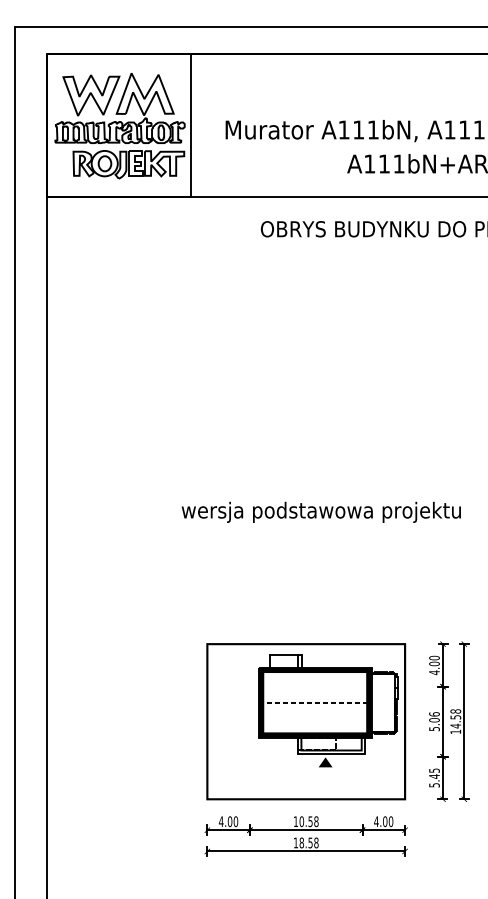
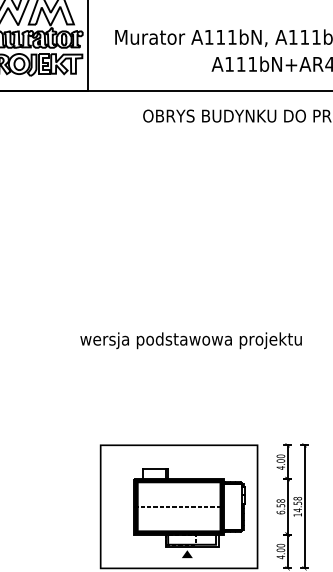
part: (328, 710) -> (189, 513), moved
text: (434, 721) -> (280, 506), 5.06 -> 6.58
text: (434, 777) -> (280, 551), 5.45 -> 4.00

